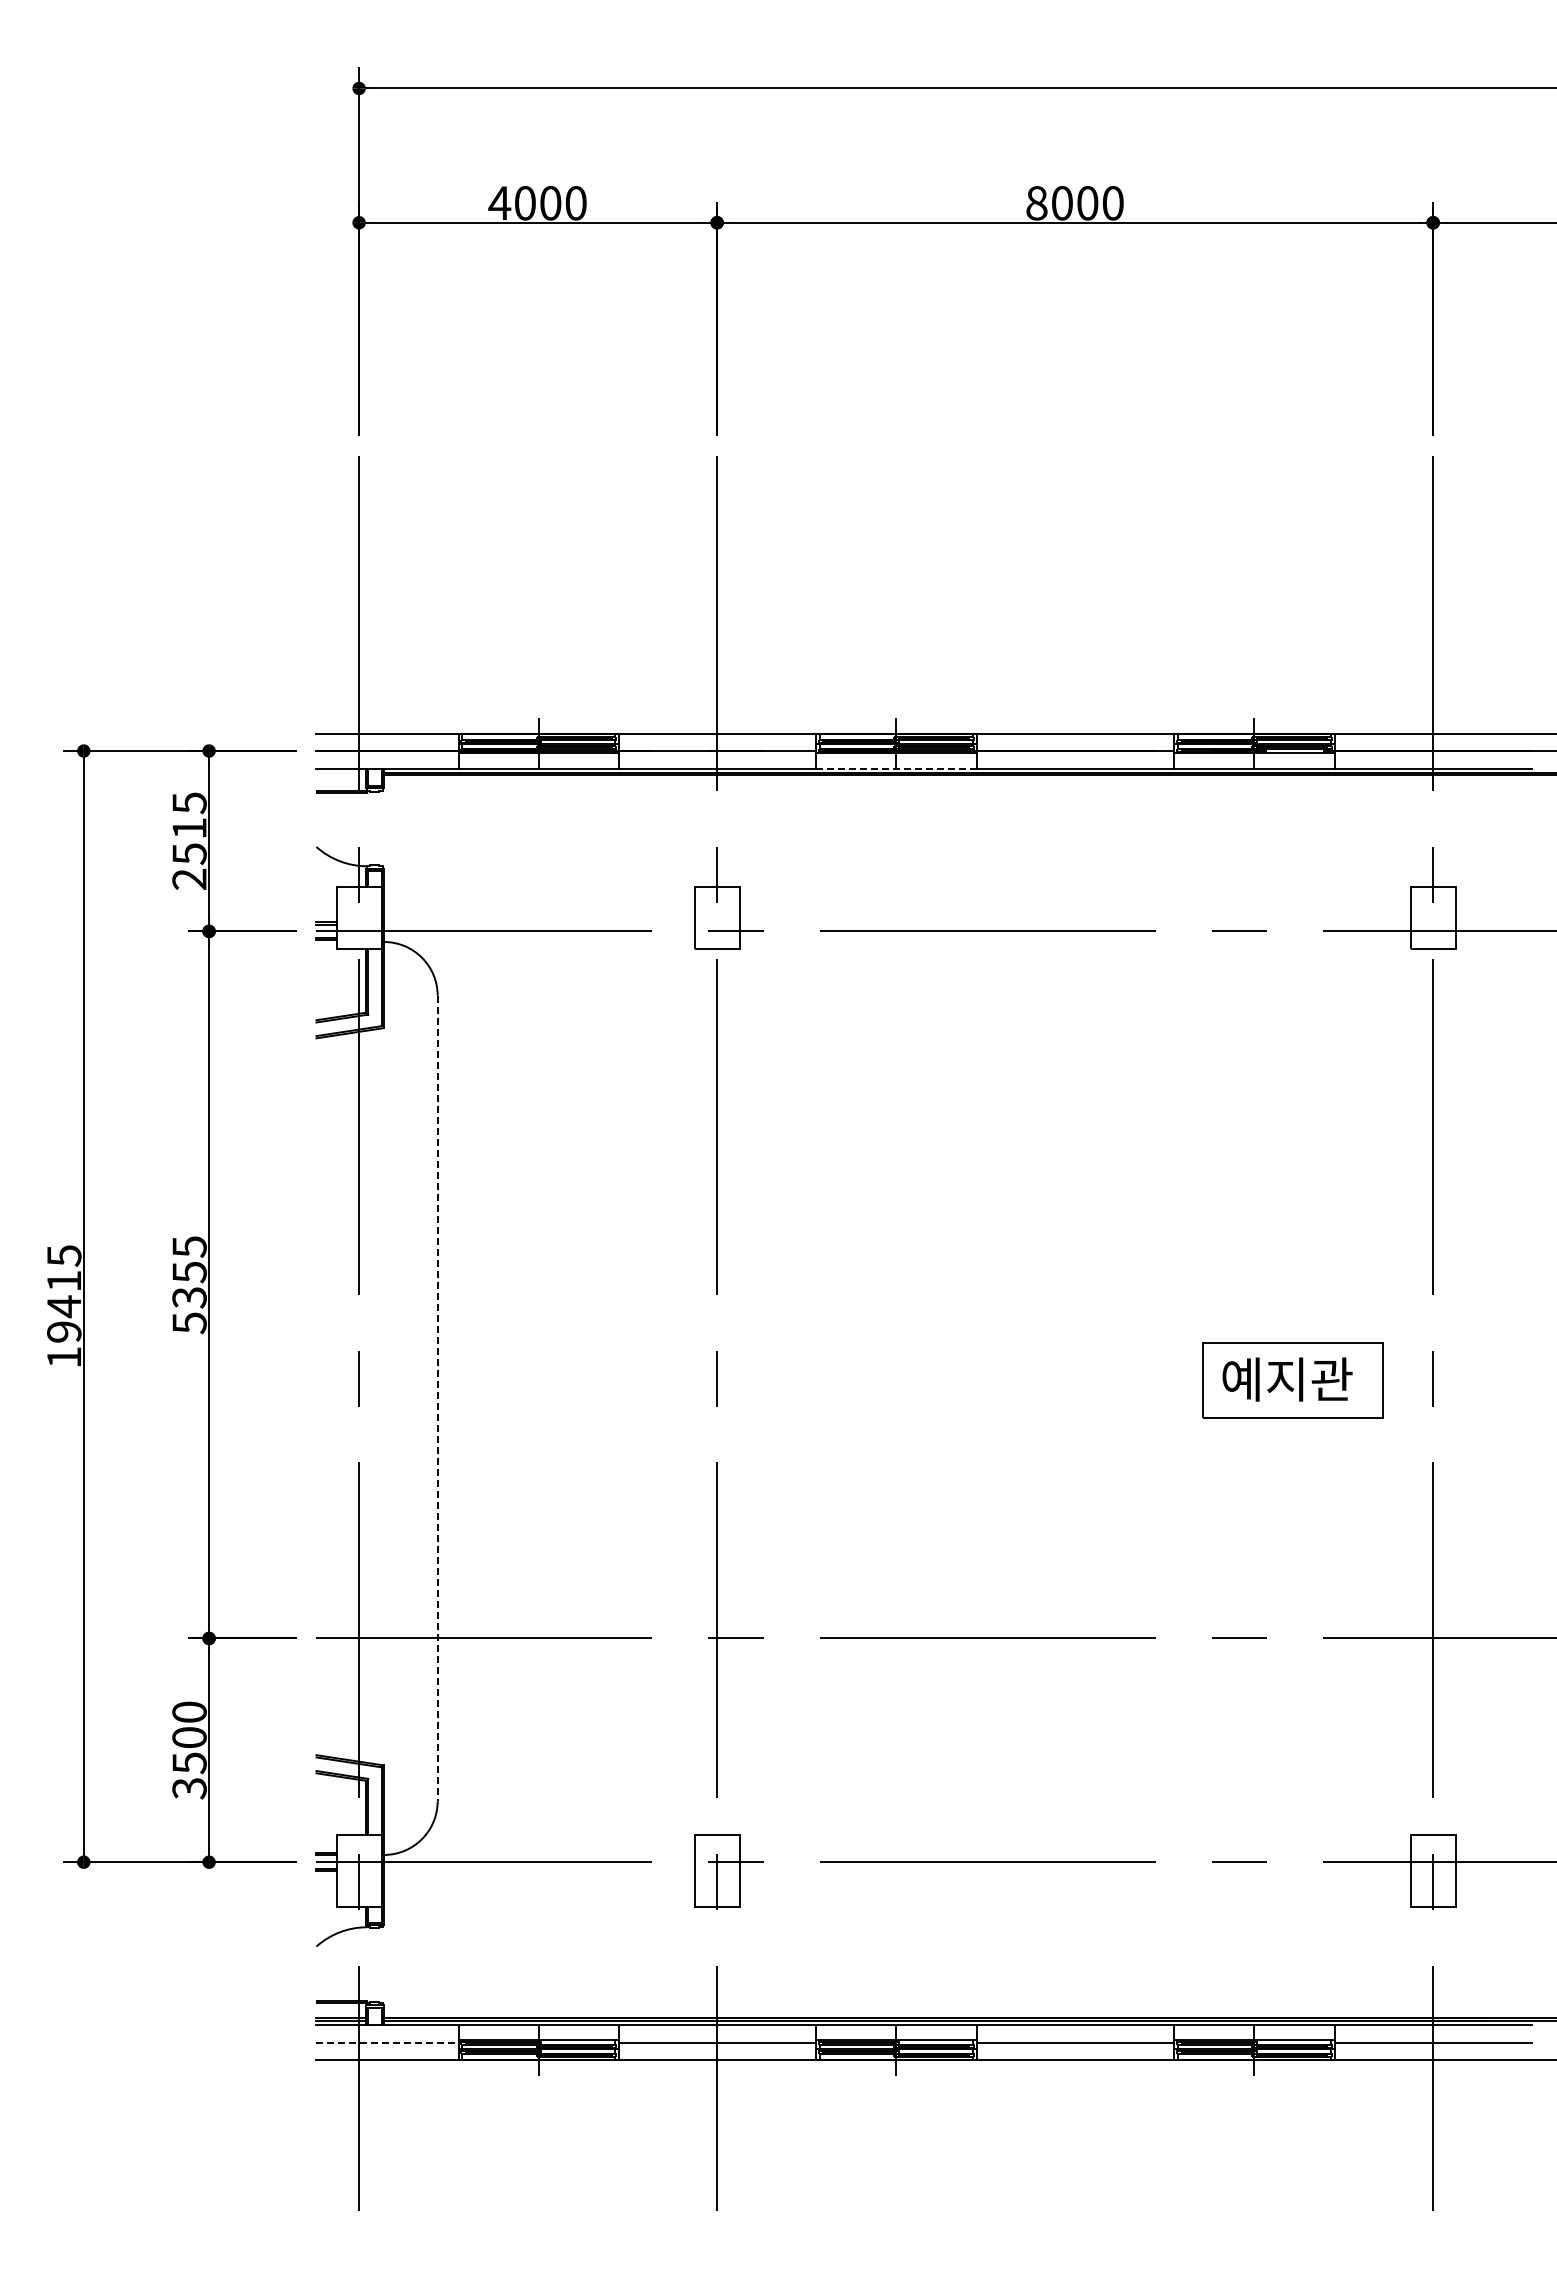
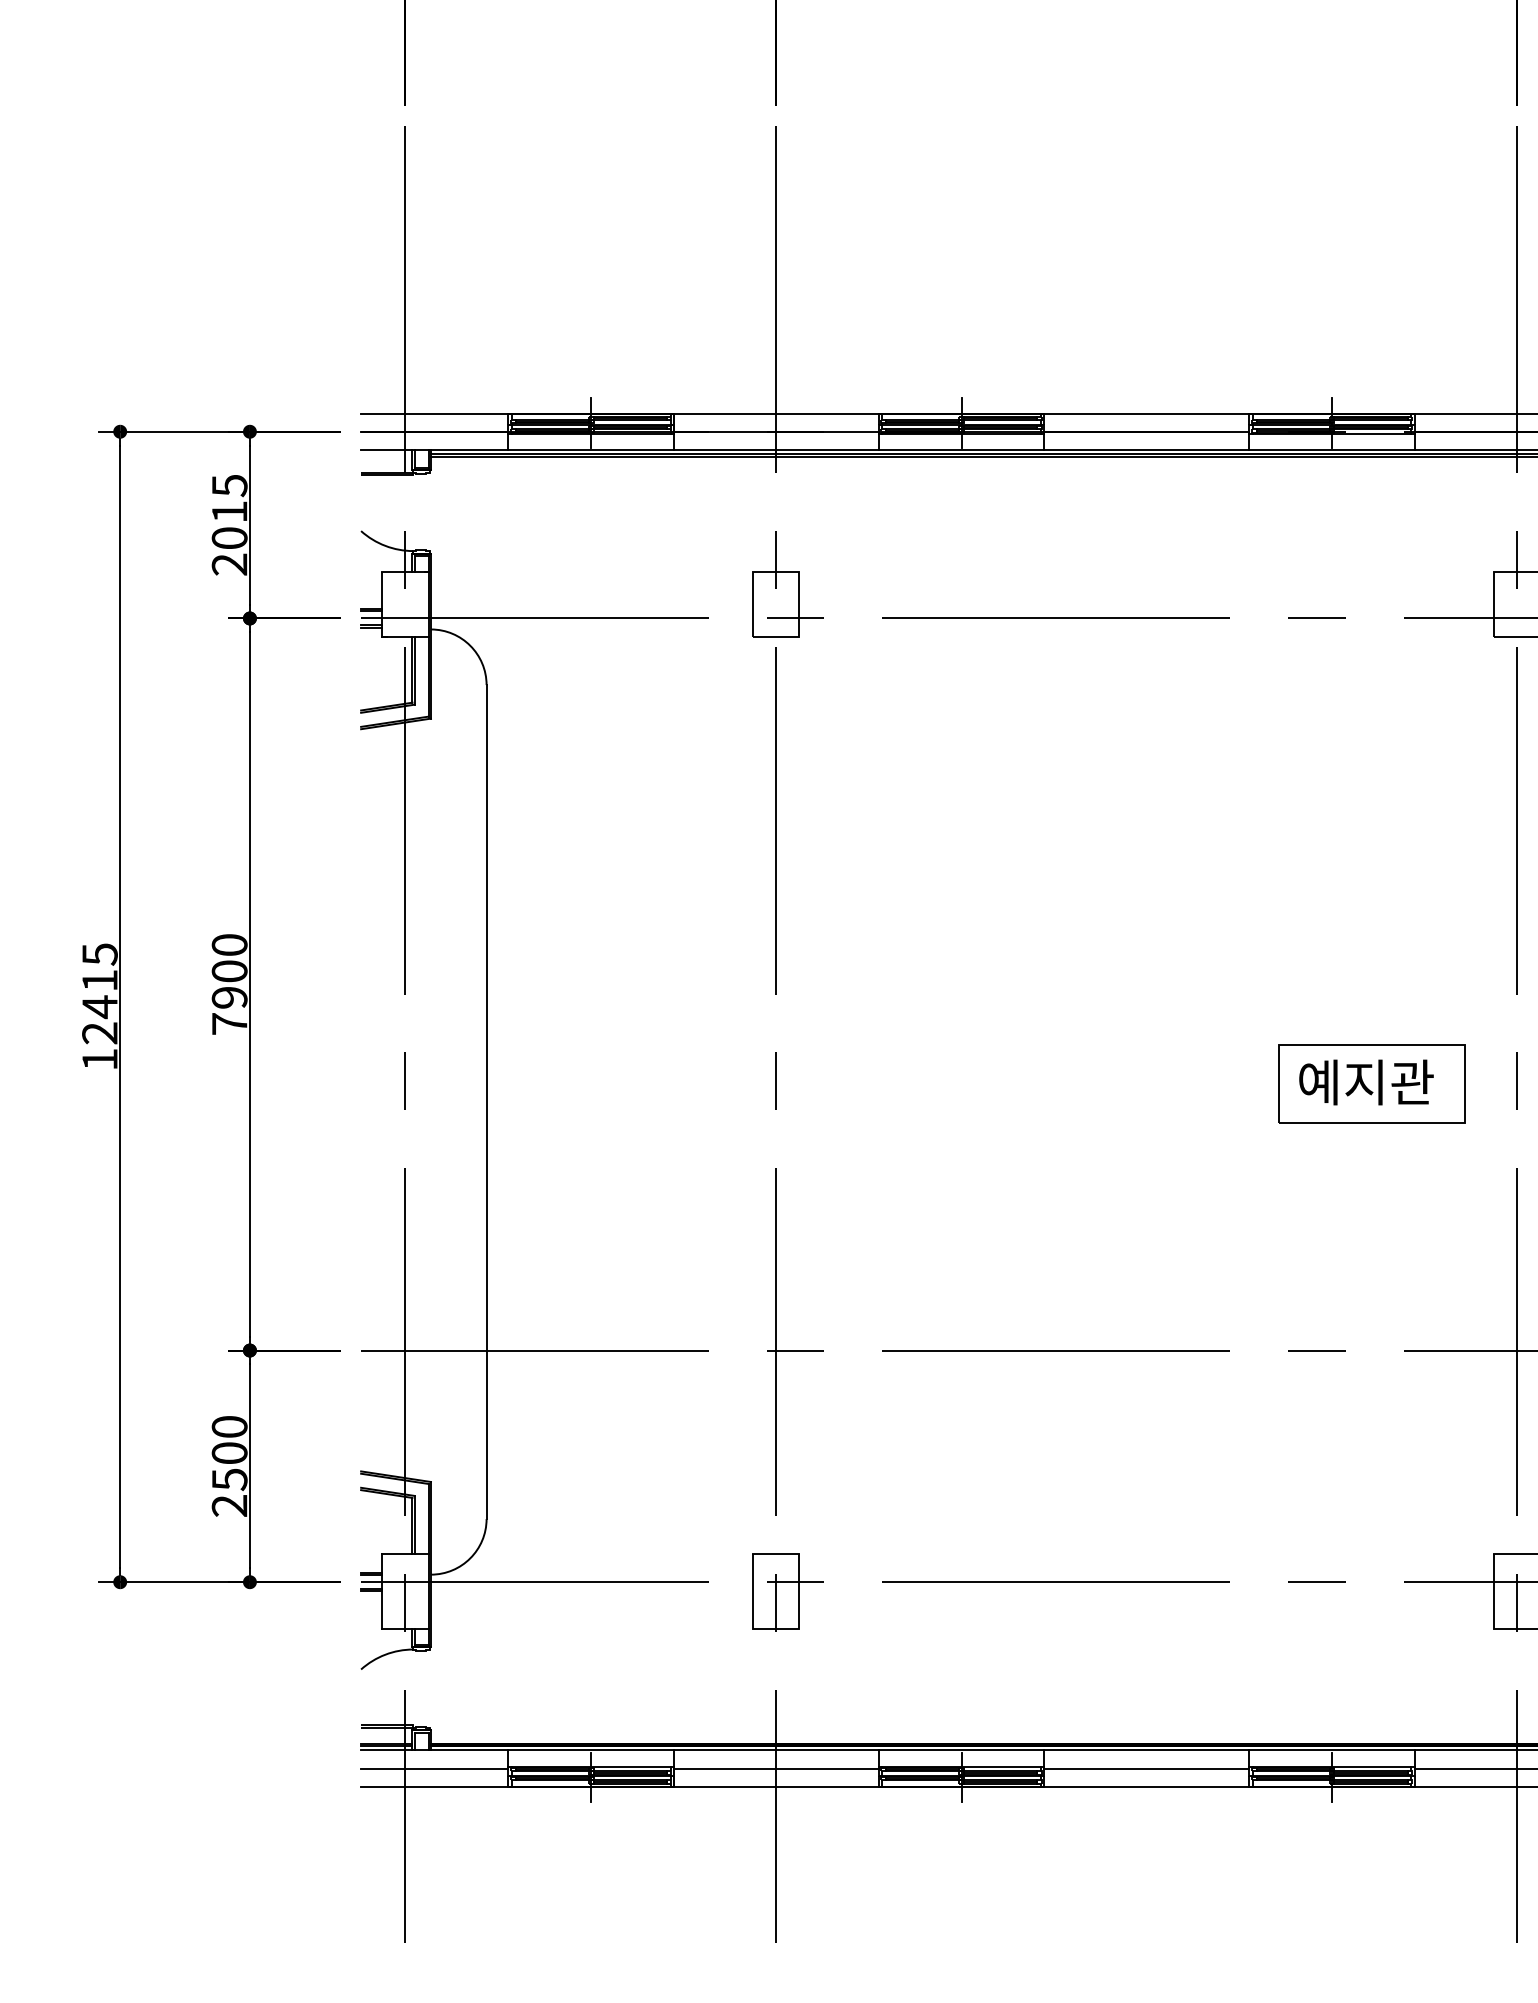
line: (896, 768) -> (961, 449), dashed -> solid
text: (189, 854) -> (229, 538), 2515 -> 2015
text: (189, 1285) -> (229, 985), 5355 -> 7900
text: (64, 1331) -> (100, 1032), 19415 -> 12415
line: (437, 1398) -> (486, 1102), dashed -> solid
text: (189, 1788) -> (229, 1505), 3500 -> 2500
line: (388, 2042) -> (435, 1768), dashed -> solid

